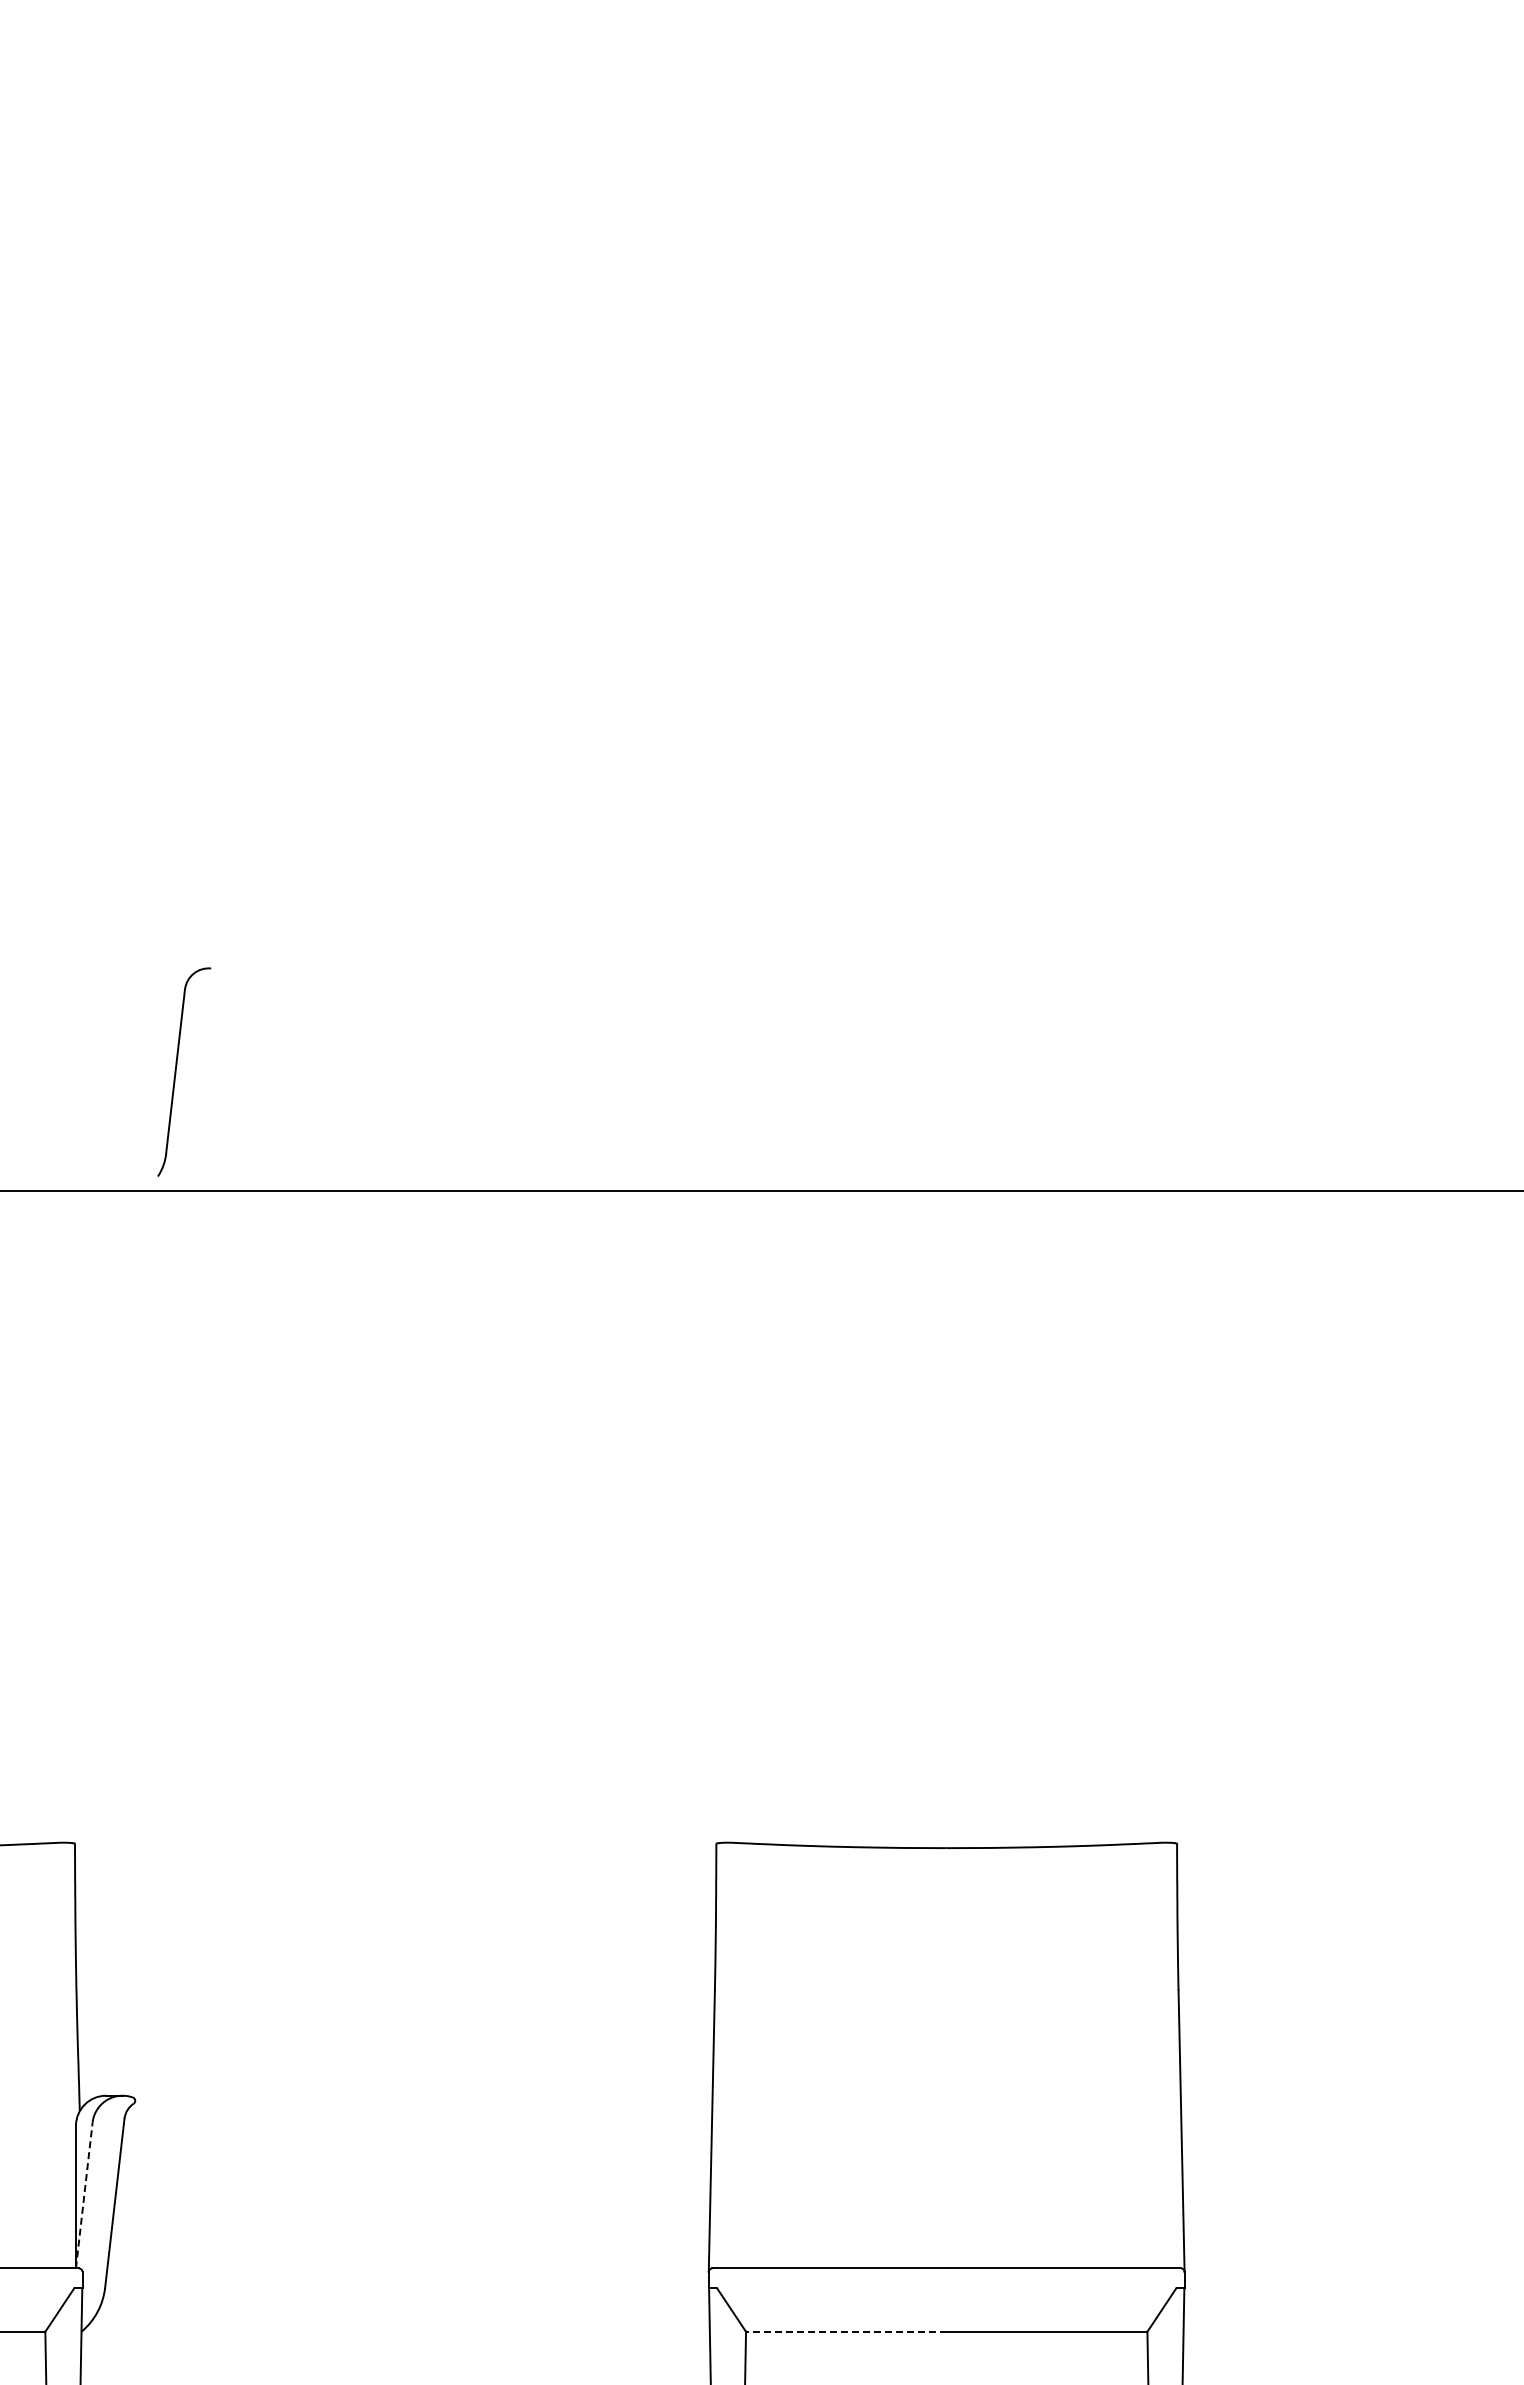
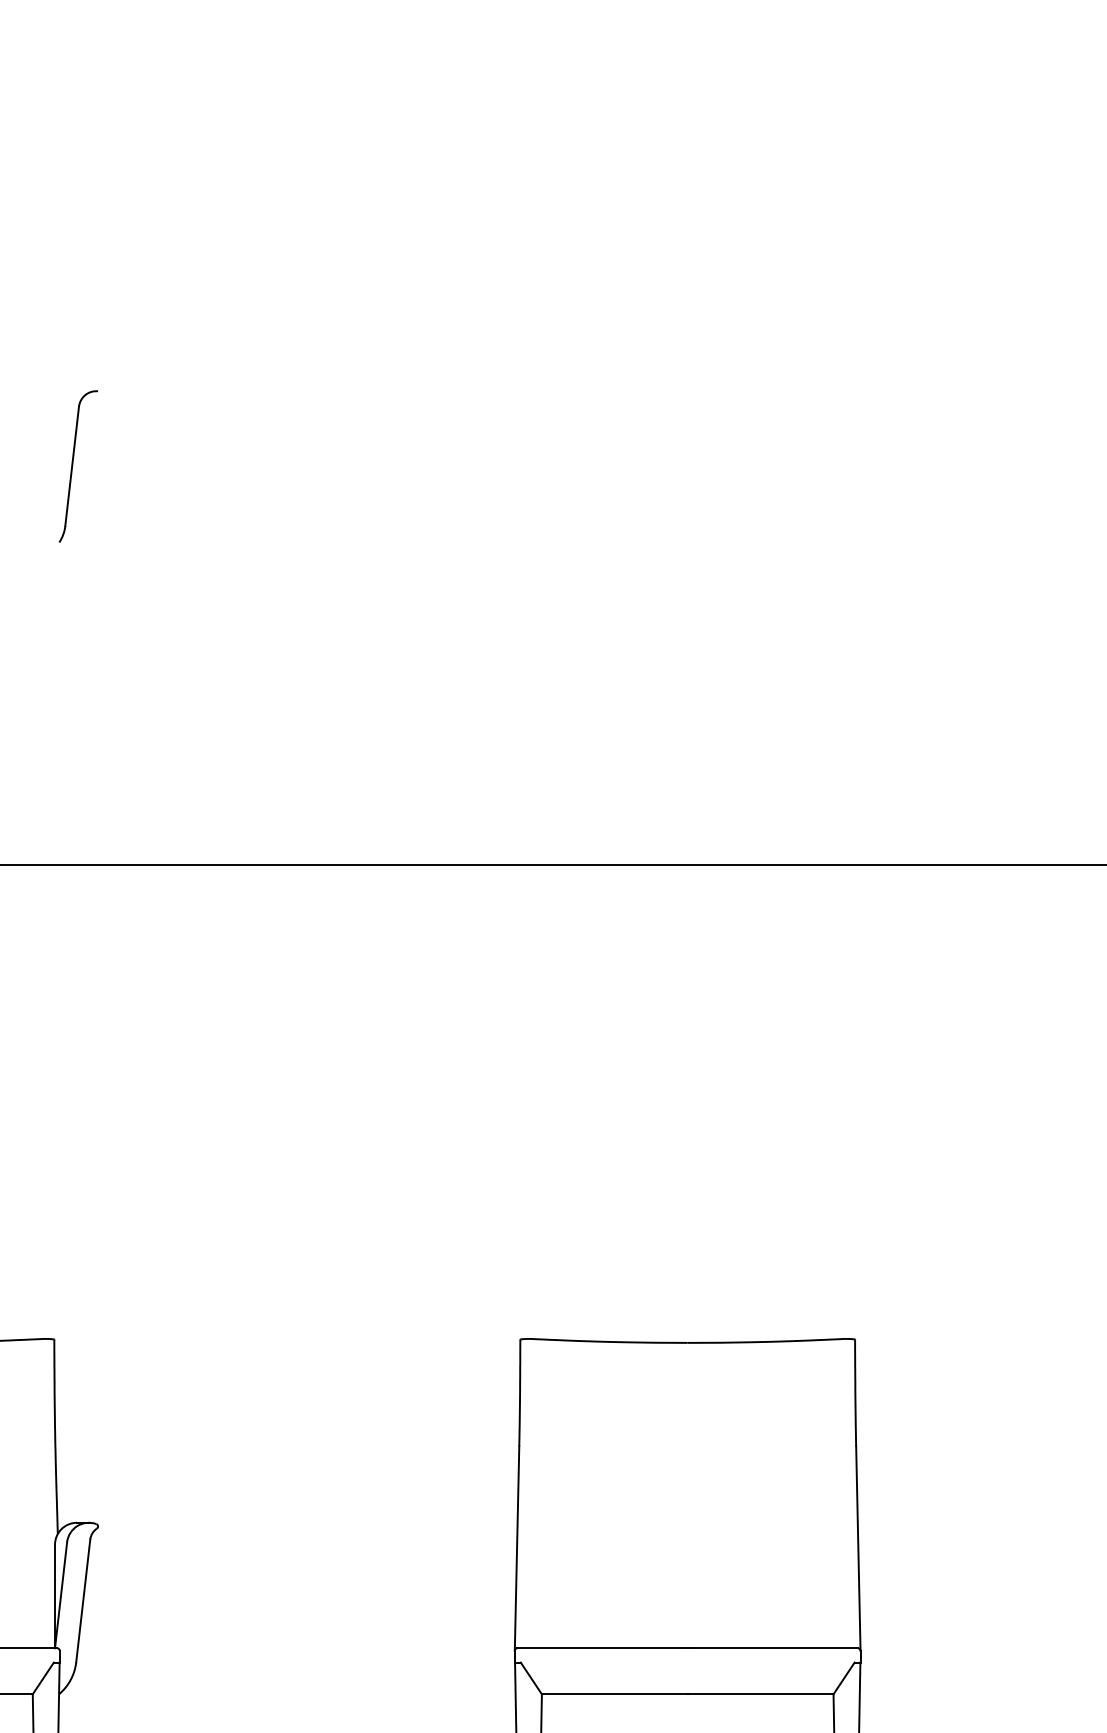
part: (176, 1071) -> (72, 466), moved
line: (84, 2194) -> (61, 1594), dashed -> solid
line: (846, 2331) -> (614, 1694), dashed -> solid

